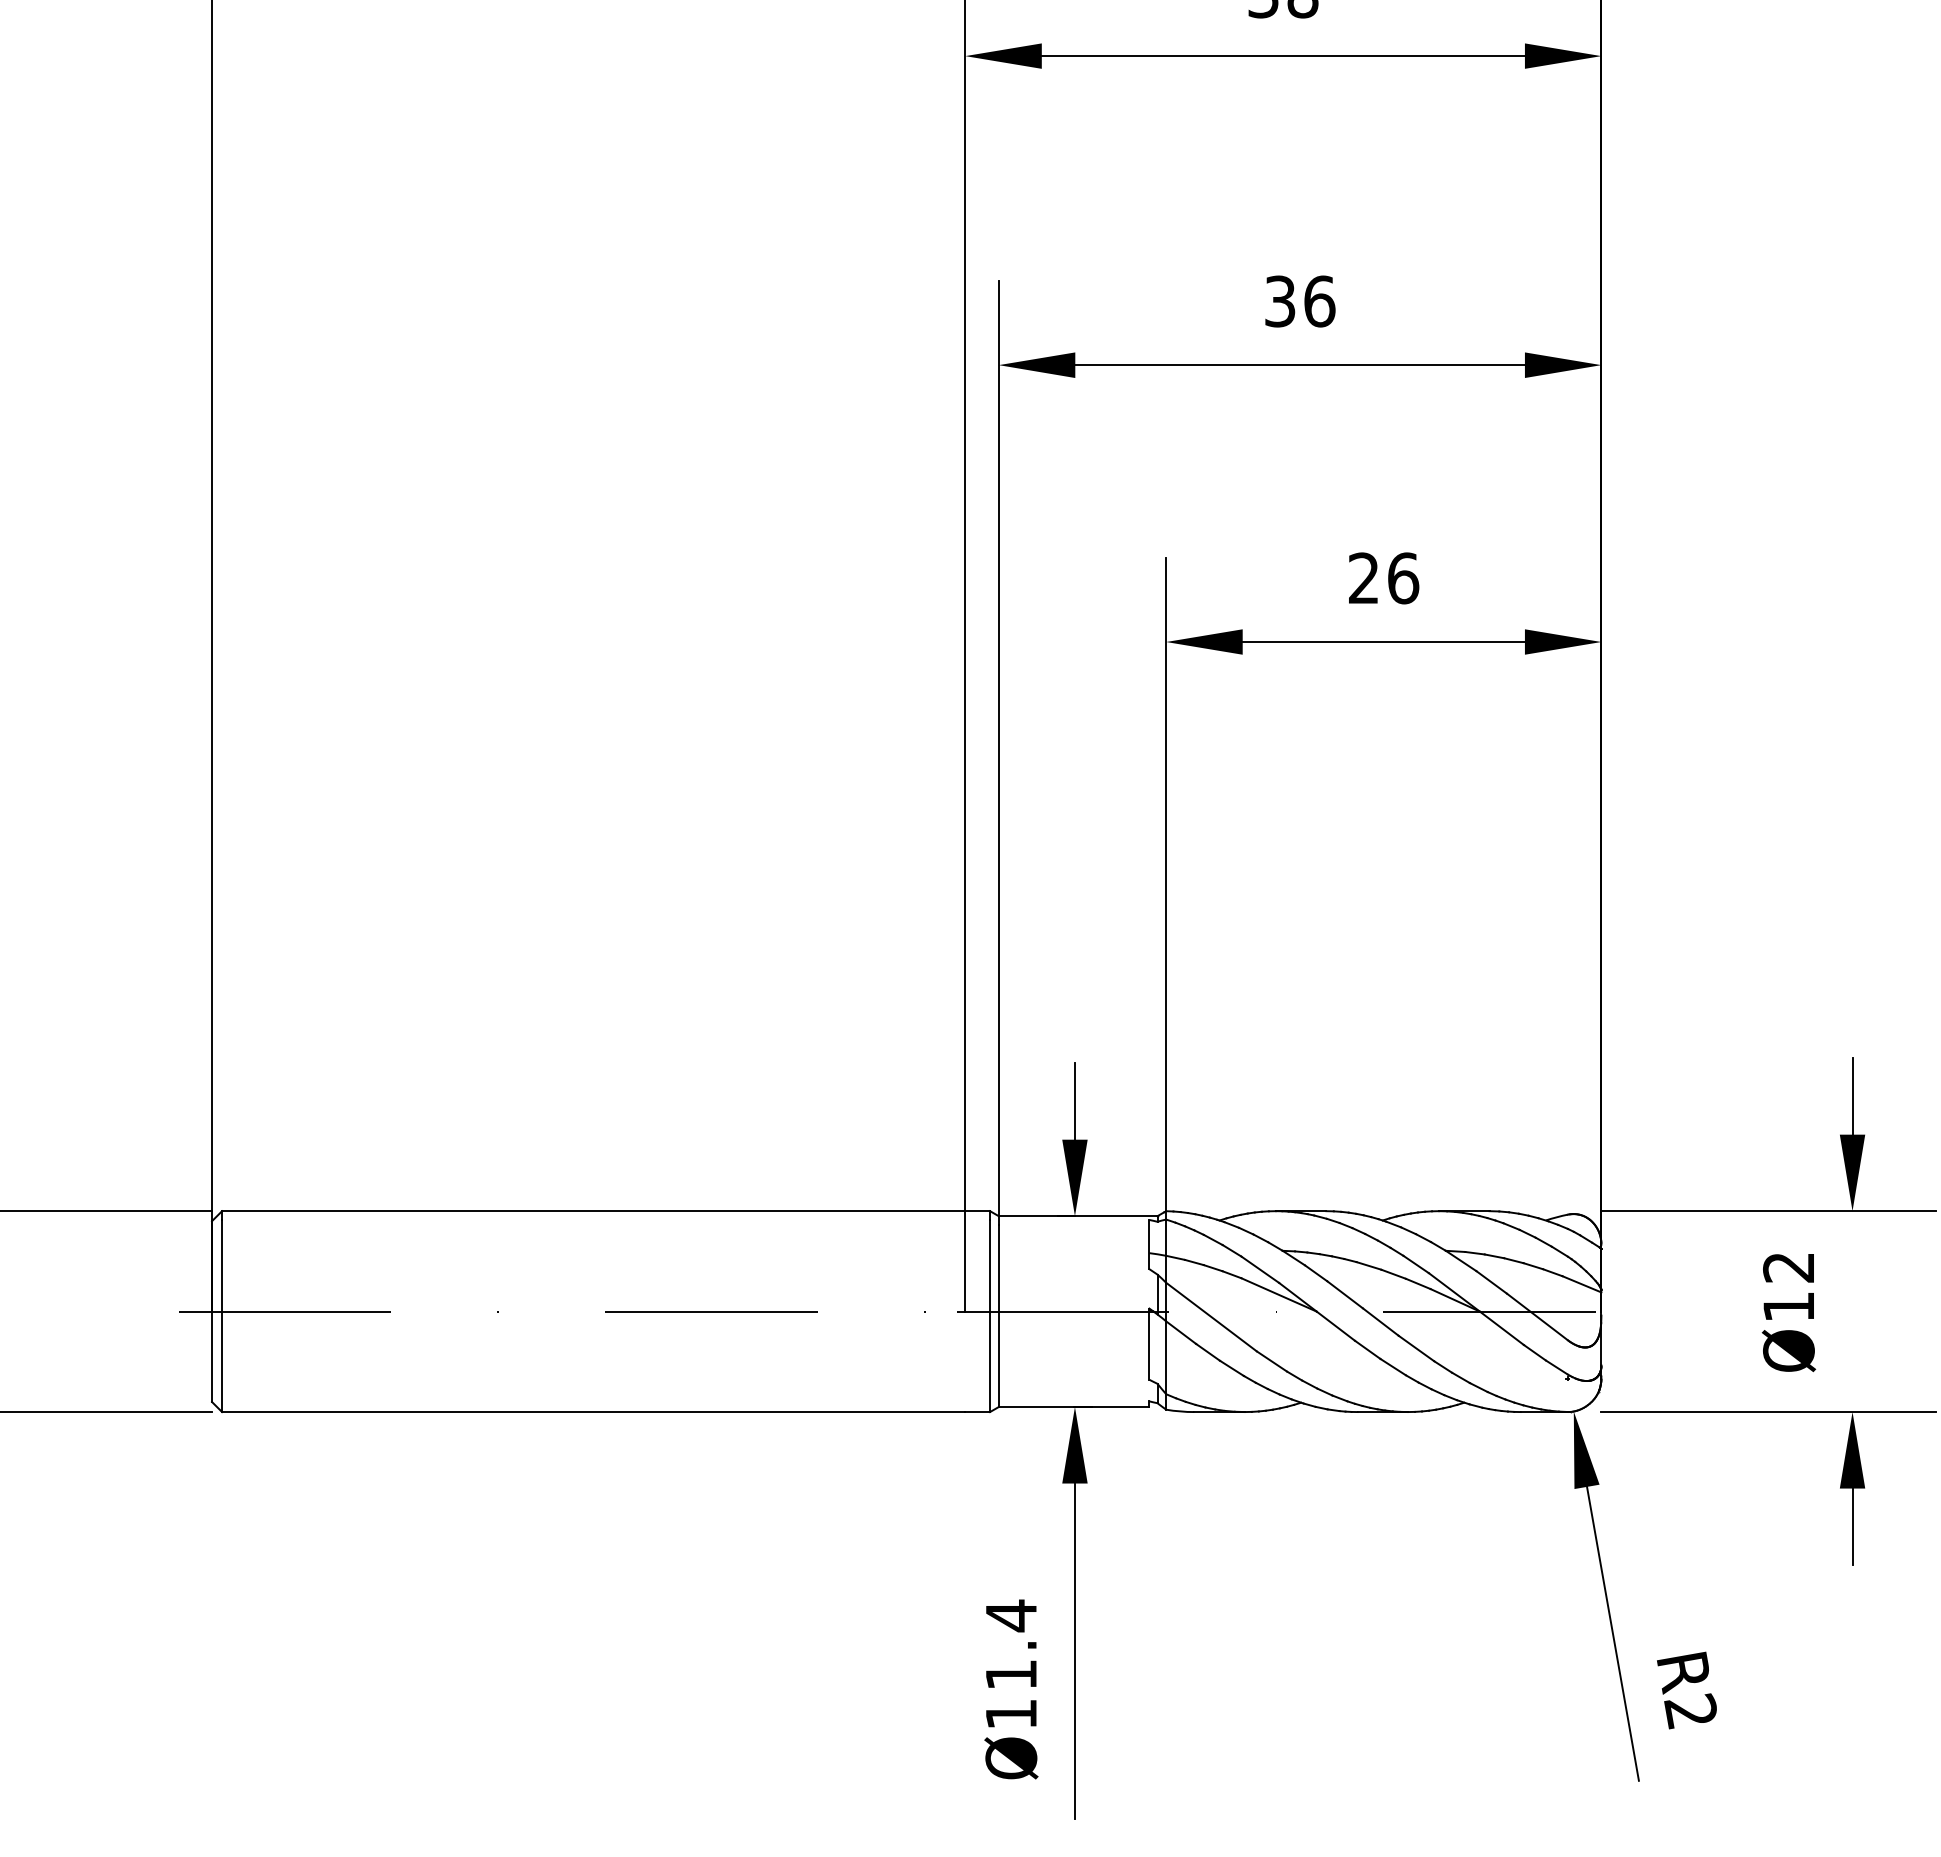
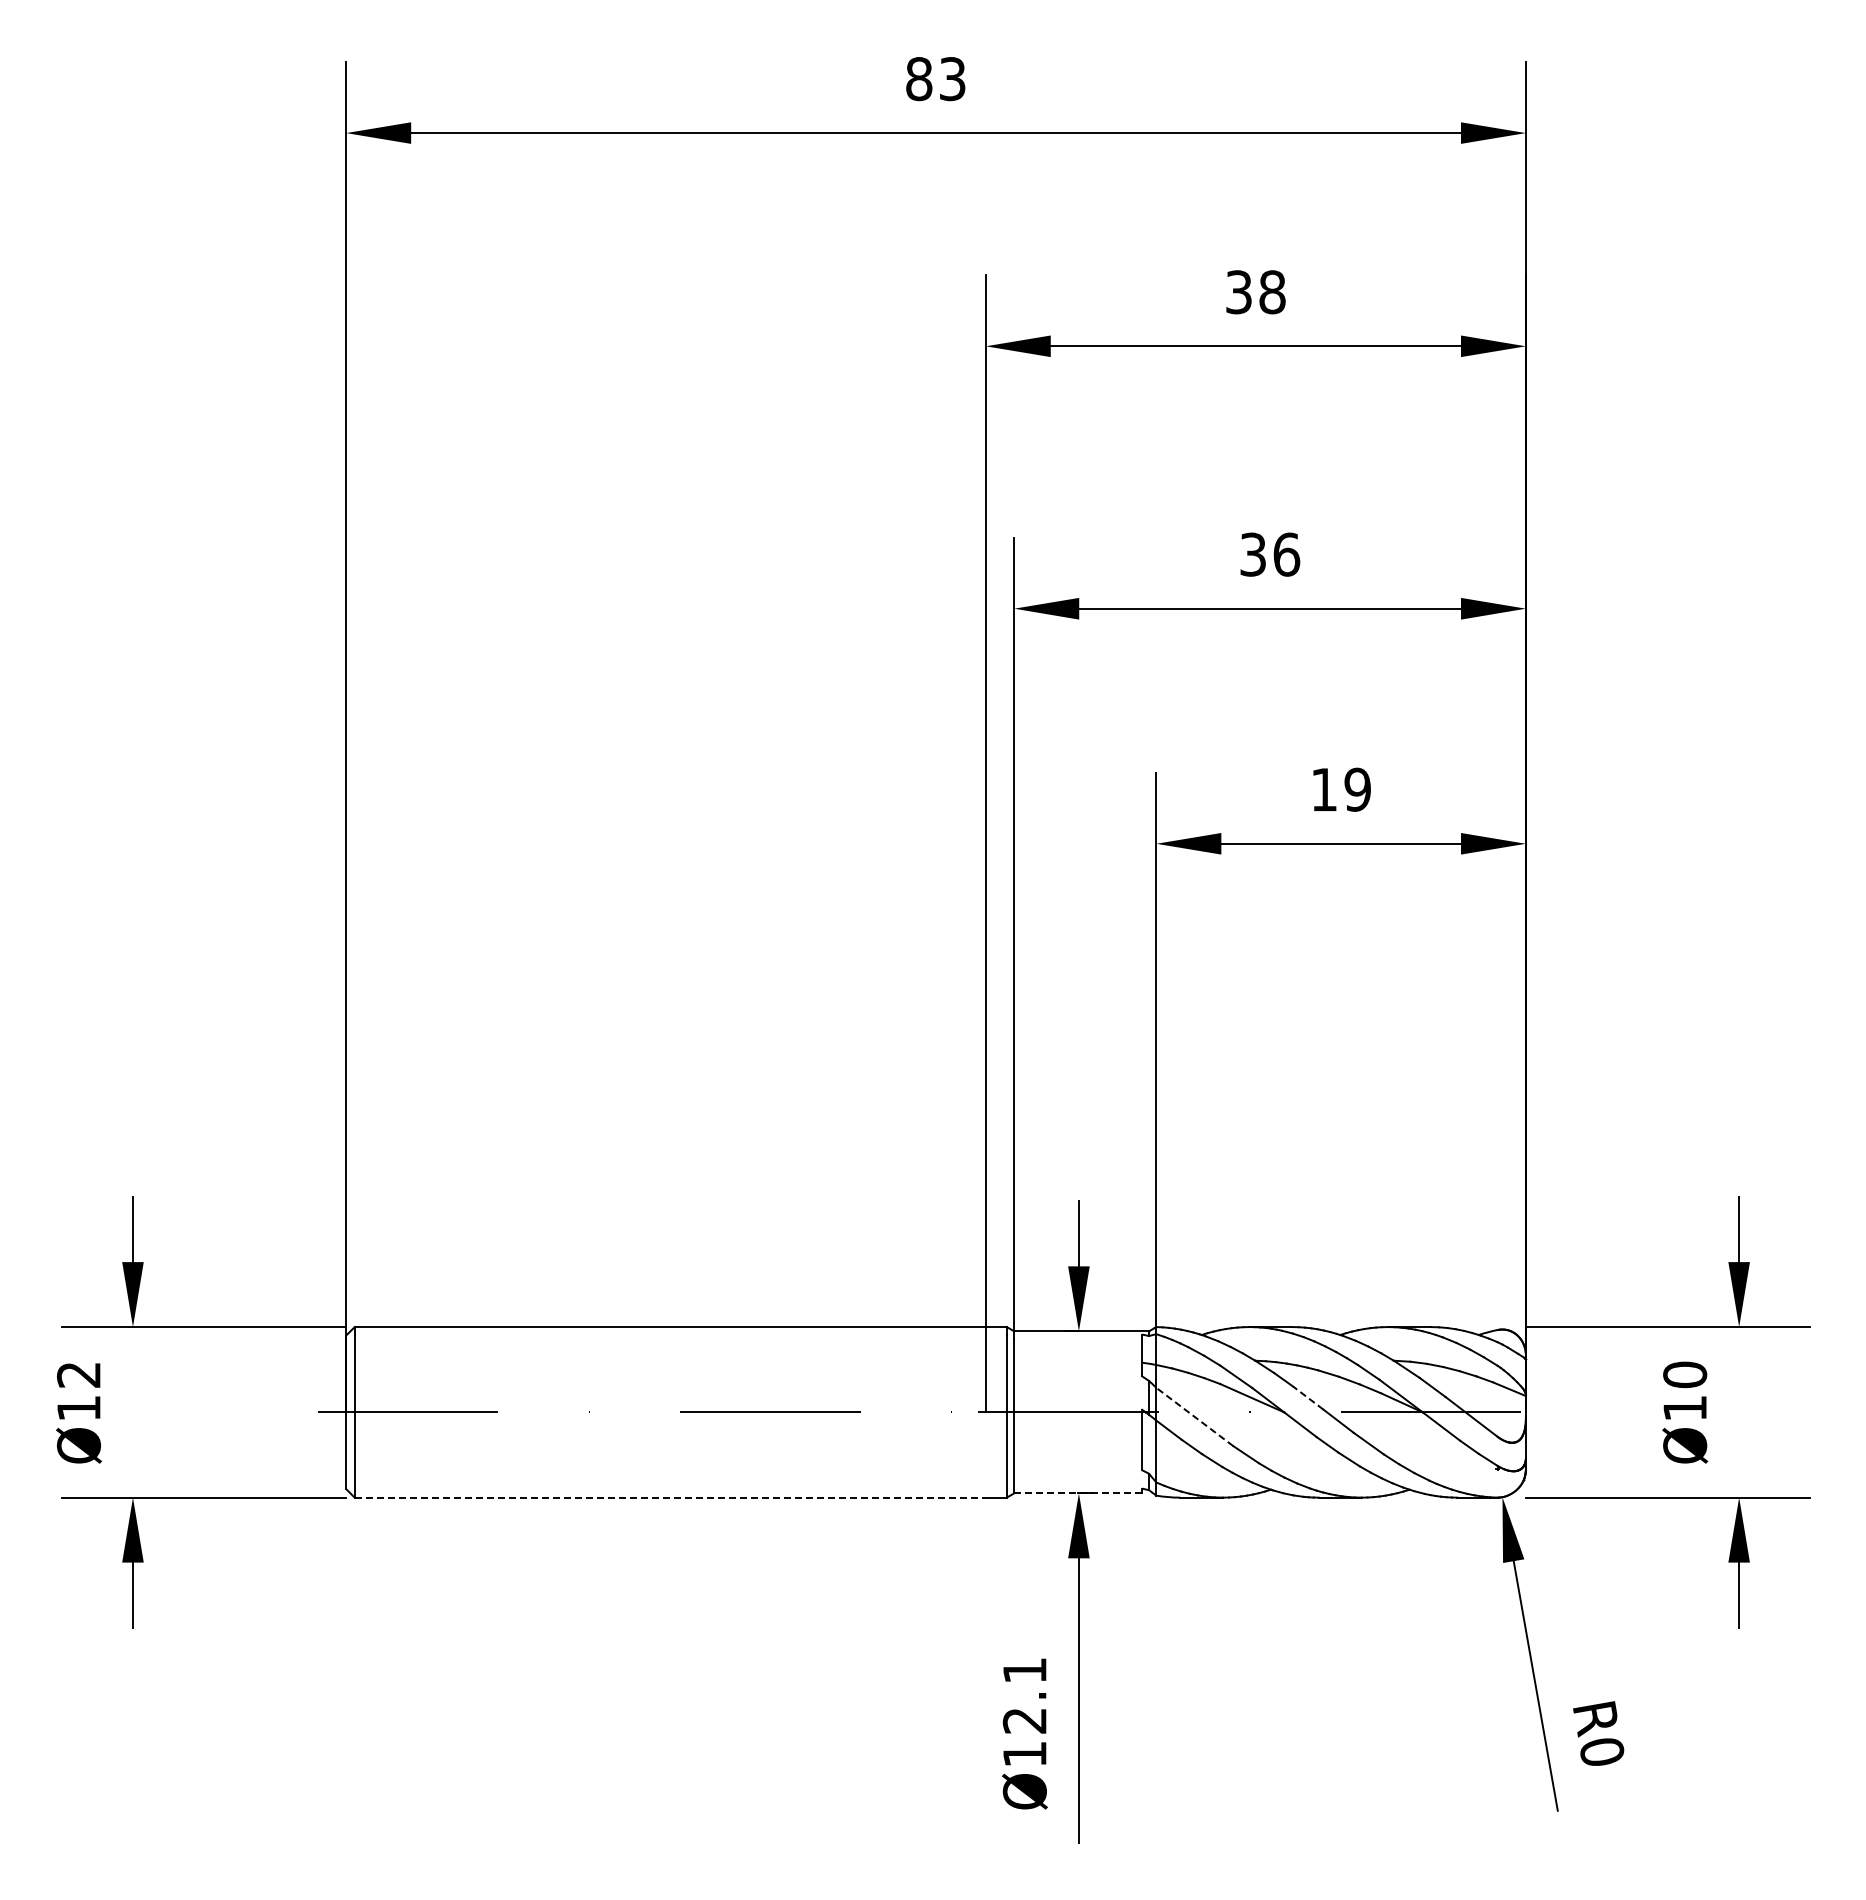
text: (1384, 578) -> (1341, 789), 26 -> 19
text: (1789, 1267) -> (1685, 1374), Ø12 -> Ø10
line: (1344, 1294) -> (1307, 1397), solid -> dashed
line: (1211, 1316) -> (1194, 1416), solid -> dashed
line: (1074, 1407) -> (1078, 1493), solid -> dashed
line: (593, 1411) -> (670, 1497), solid -> dashed
text: (1010, 1643) -> (1024, 1694), Ø11.4 -> Ø12.1
text: (1690, 1711) -> (1601, 1751), R2 -> R0

